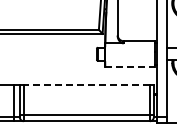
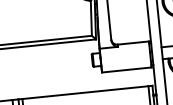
line: (130, 67) -> (127, 70), dashed -> solid
line: (86, 85) -> (85, 92), dashed -> solid

